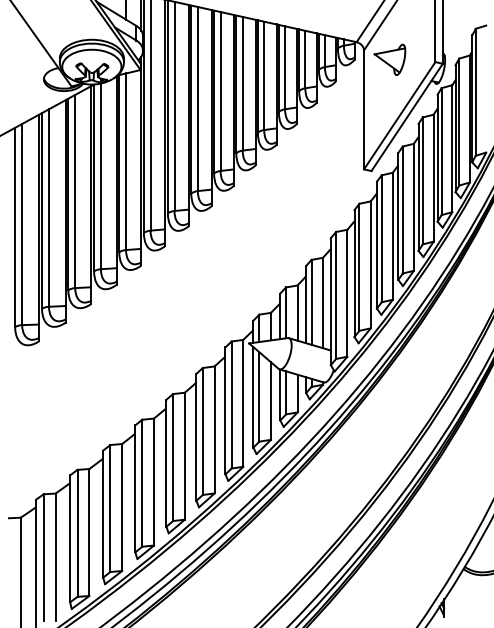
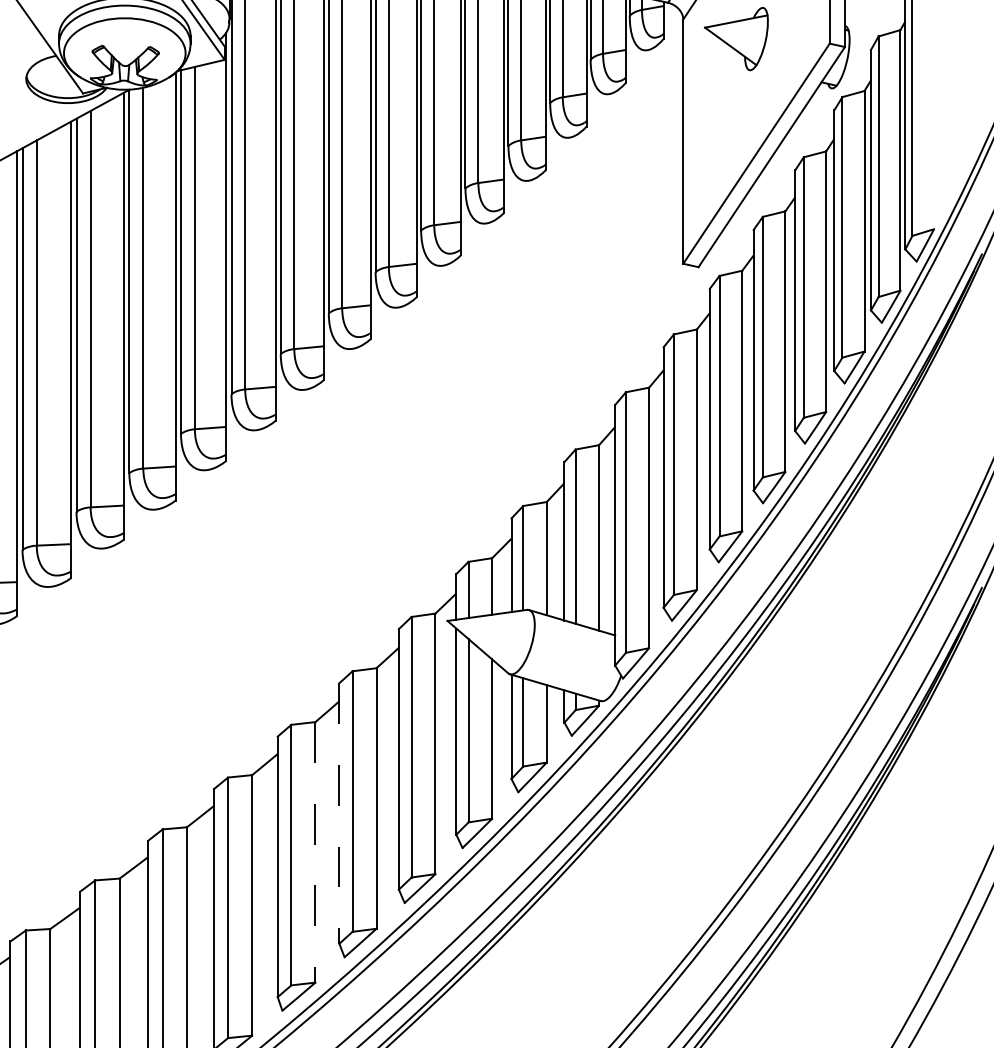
line: (196, 437) -> (339, 813), solid -> dashed
line: (184, 456) -> (314, 852), solid -> dashed

